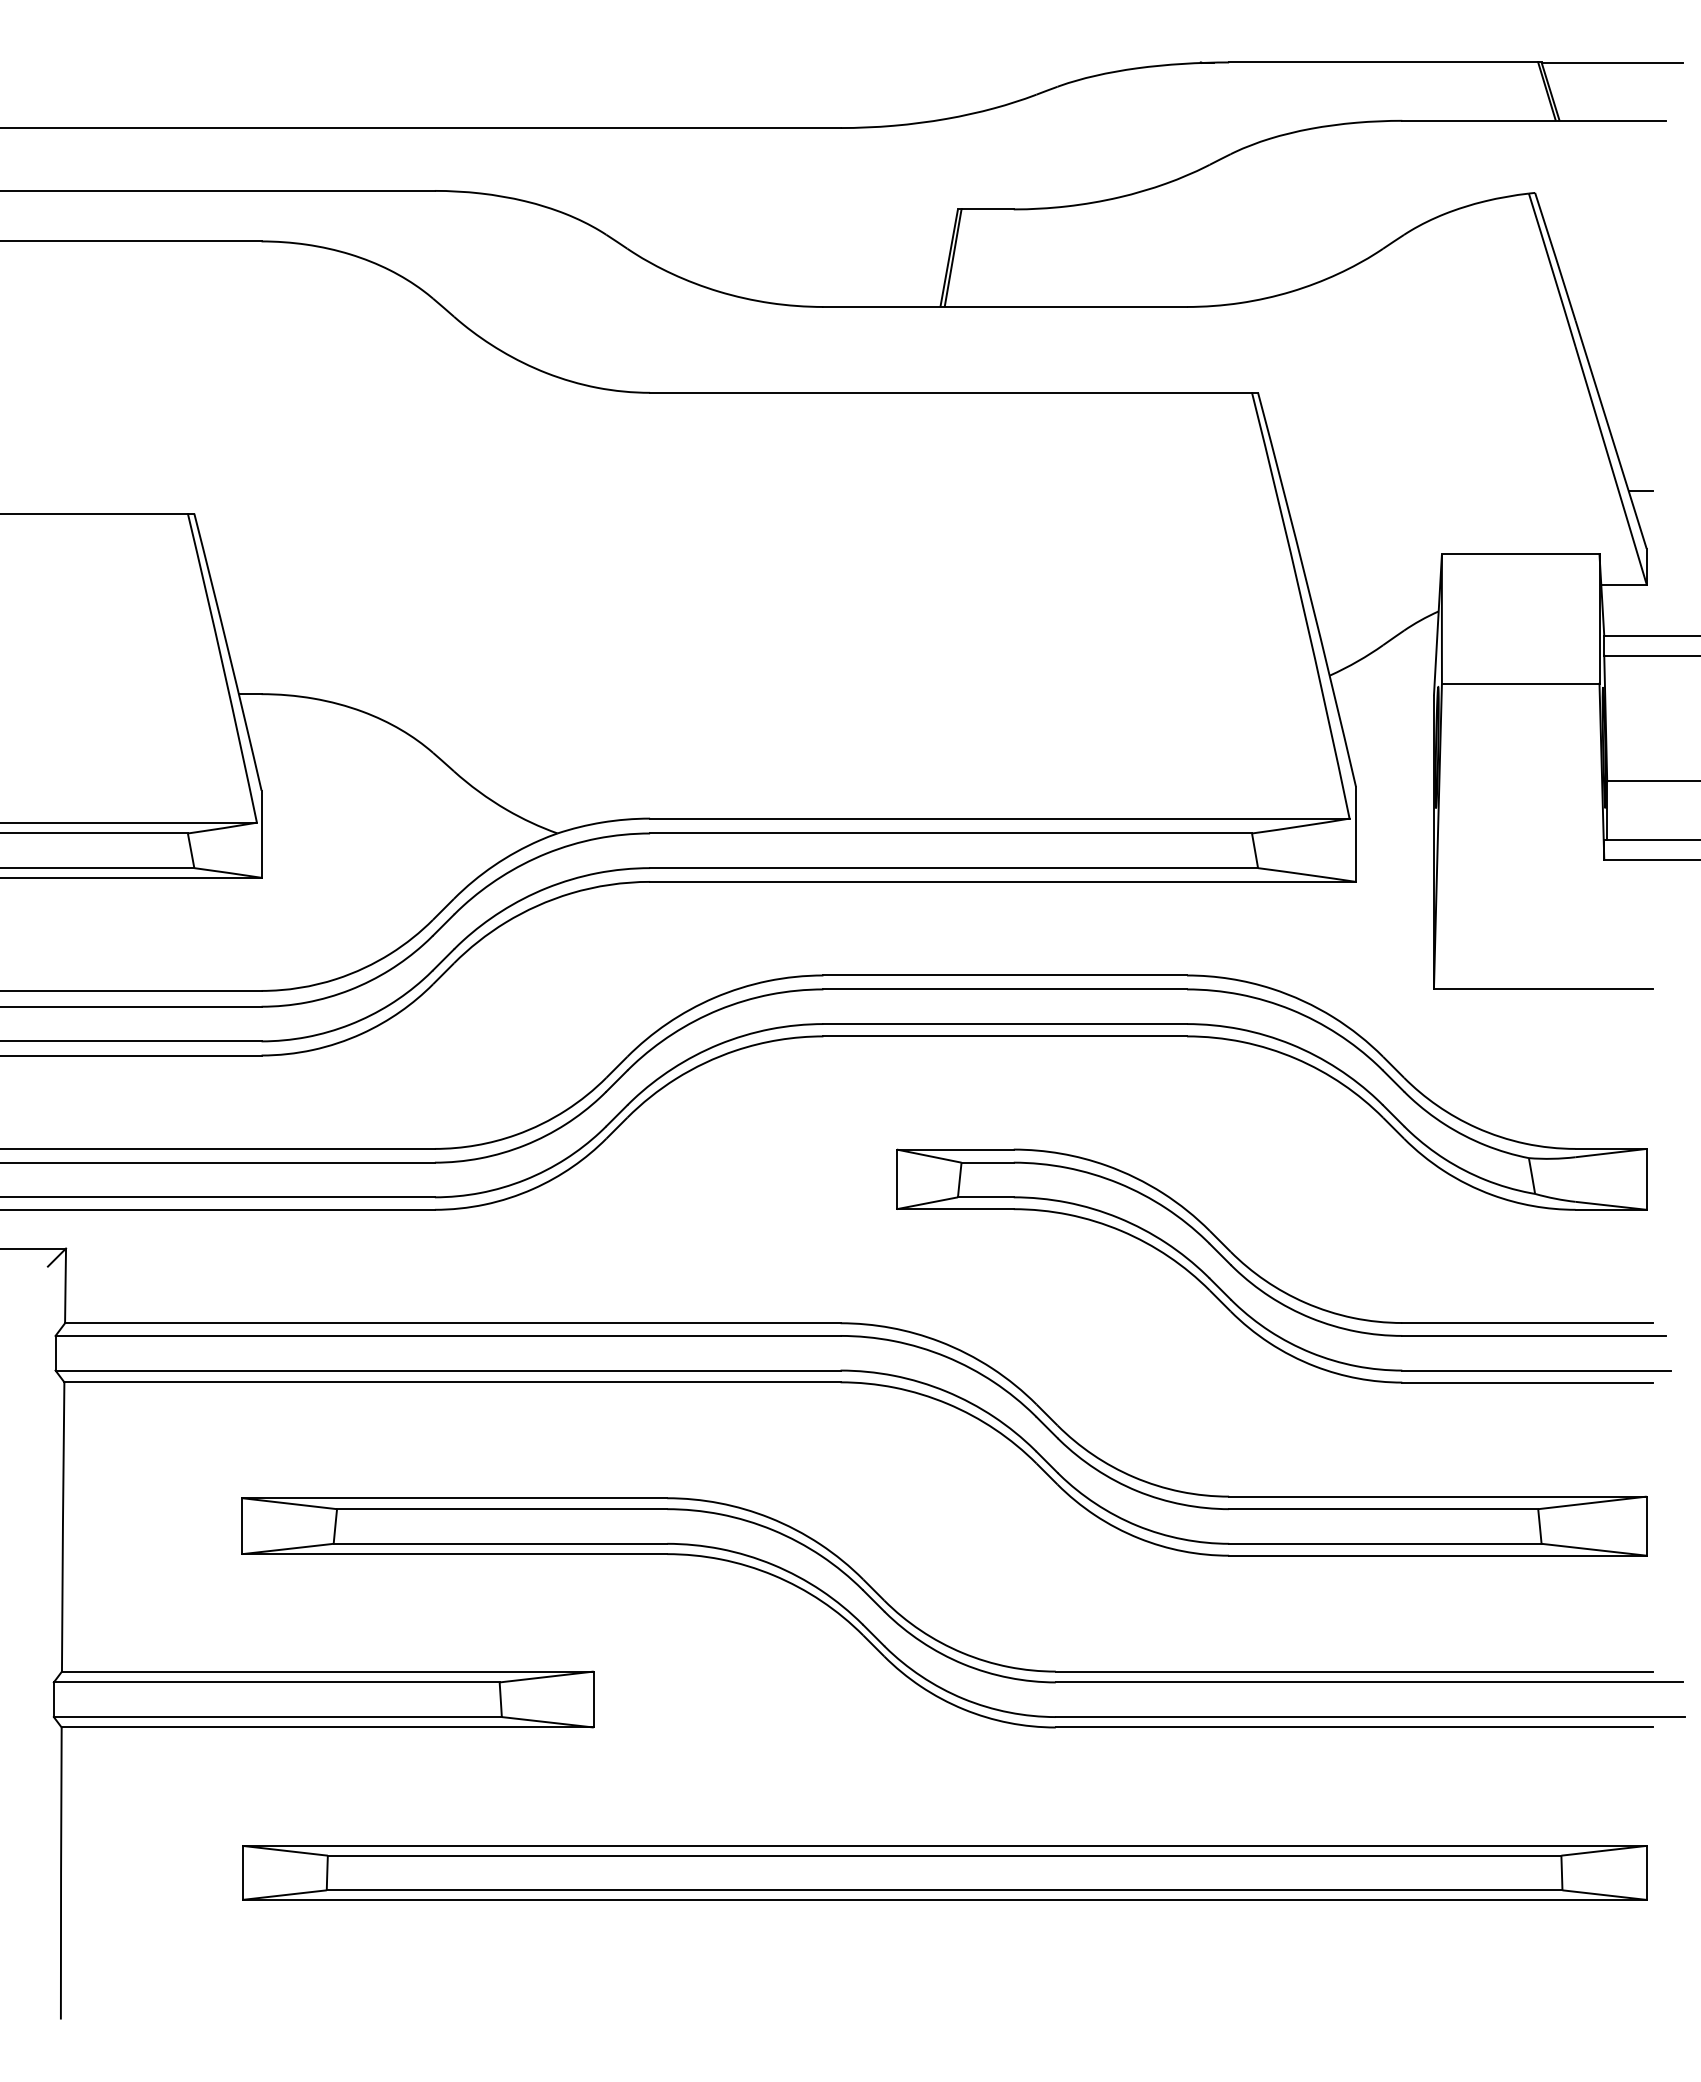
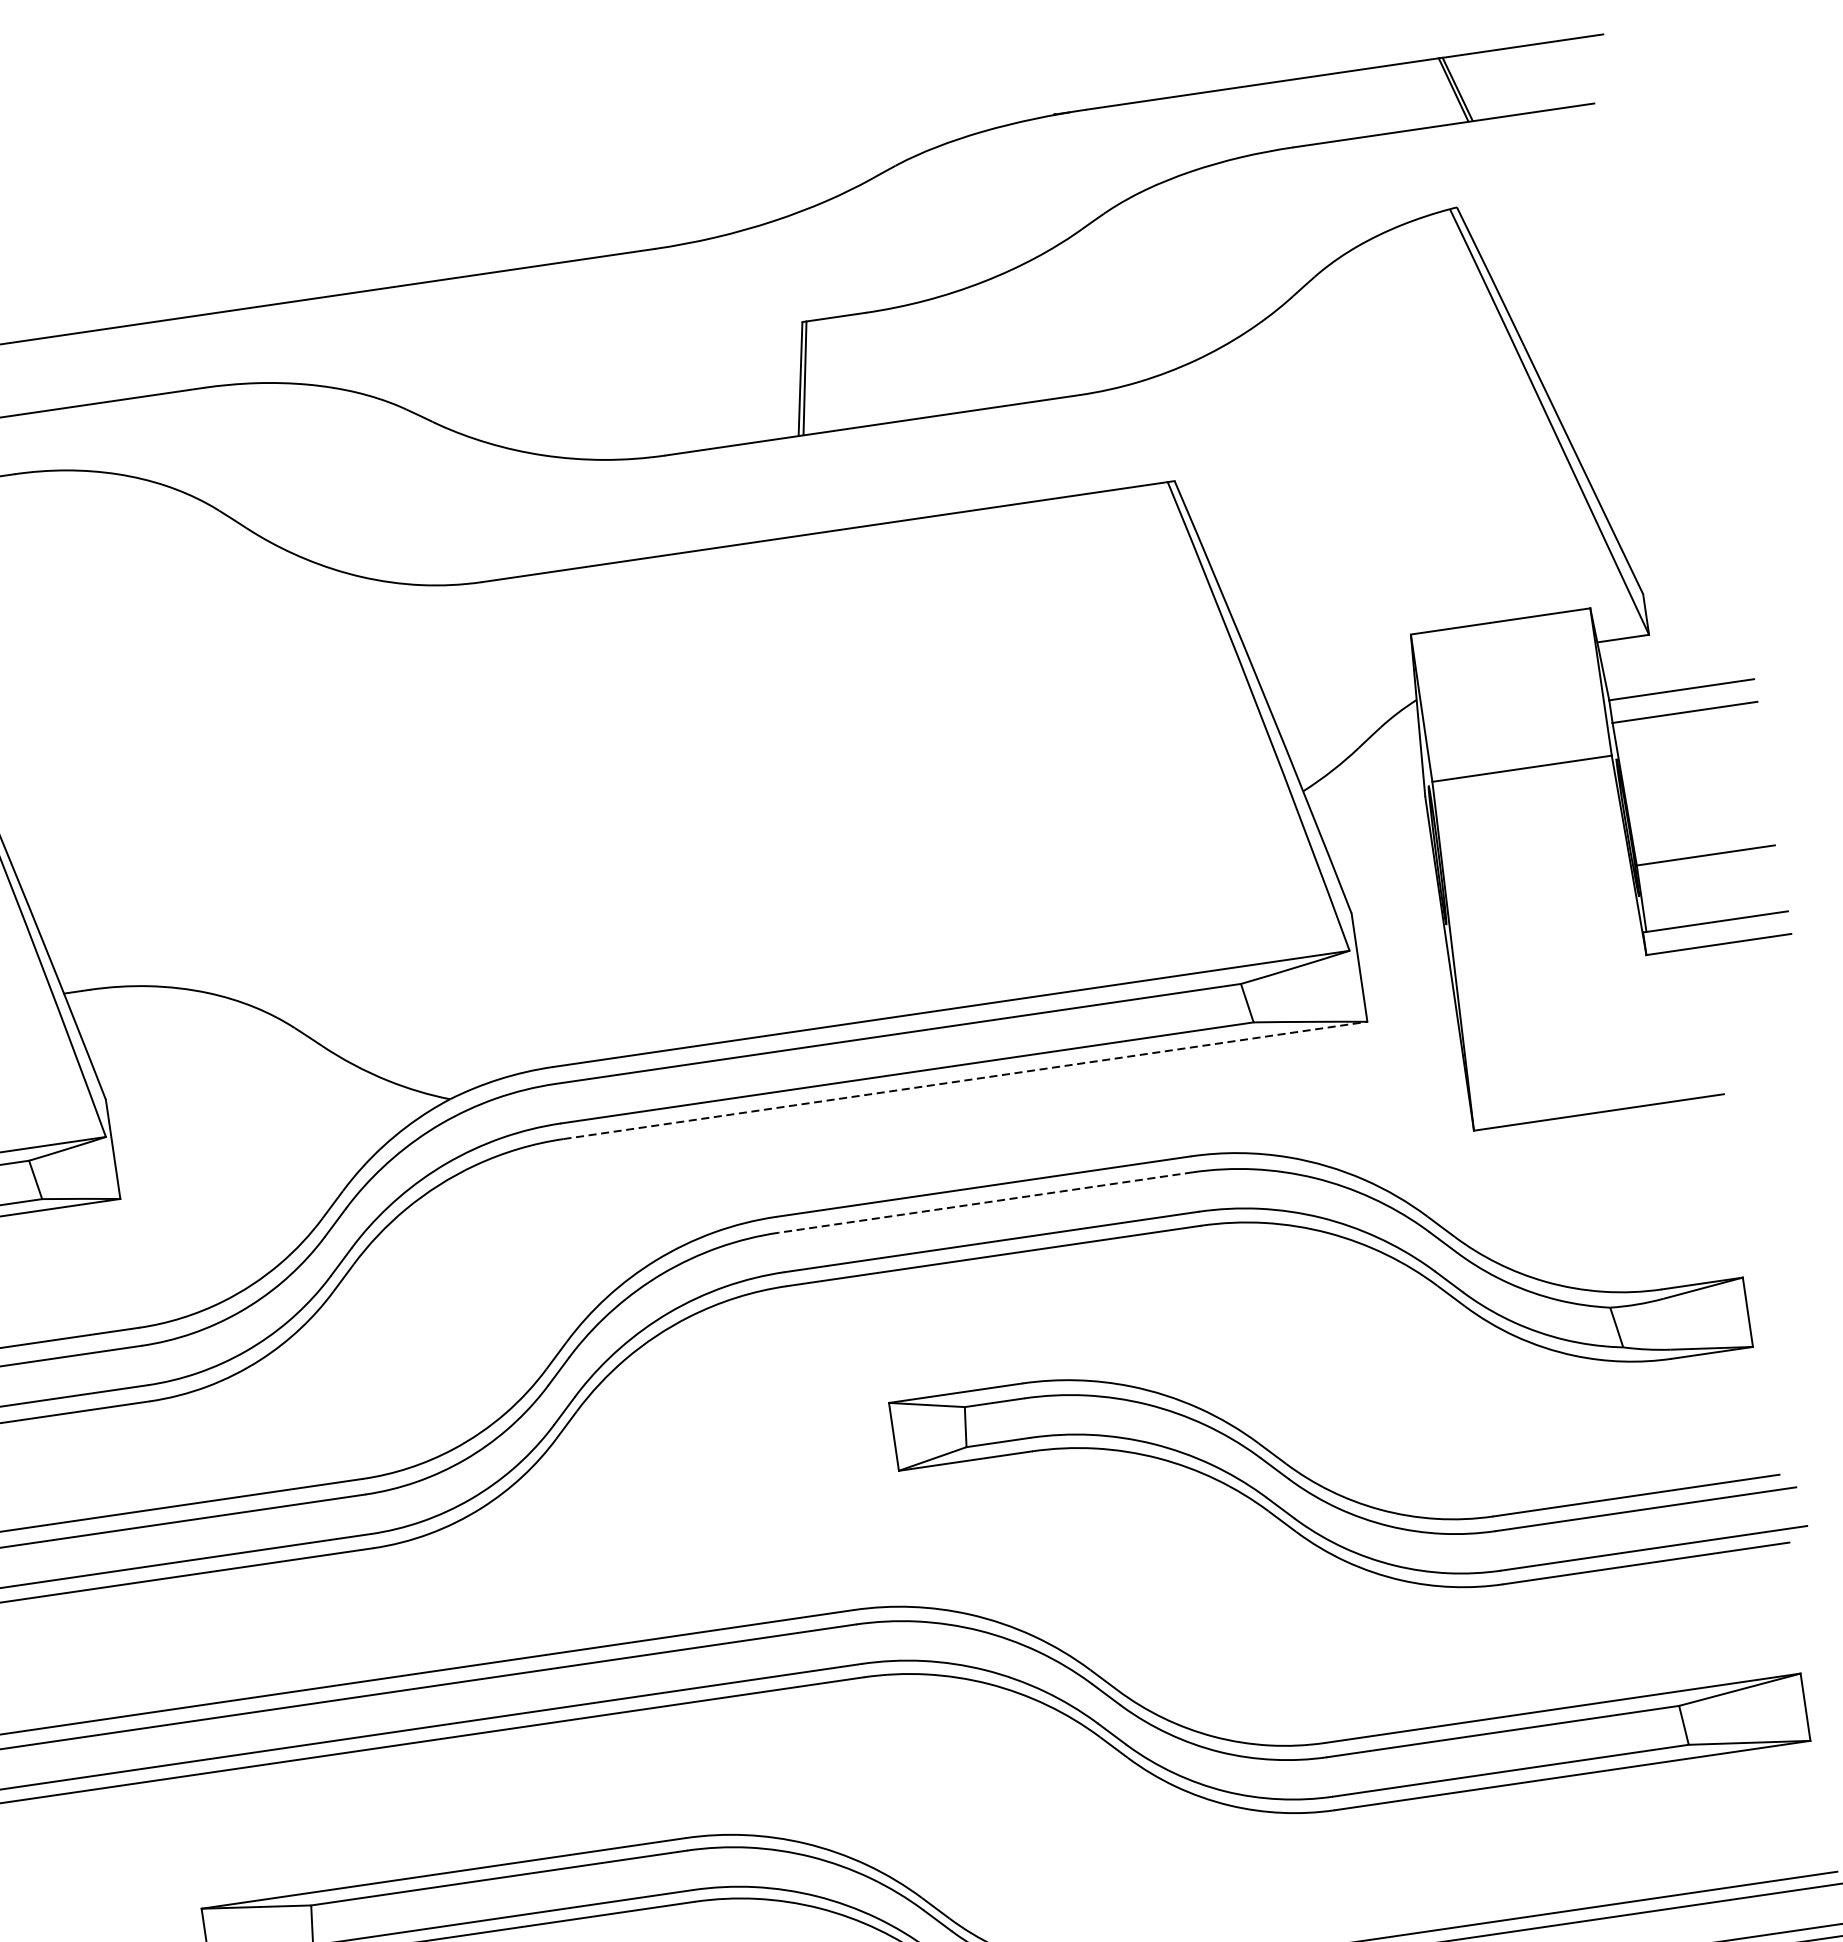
line: (1640, 491) -> (1626, 529), removed
line: (1003, 881) -> (965, 1079), solid -> dashed
line: (1005, 989) -> (986, 1202), solid -> dashed

